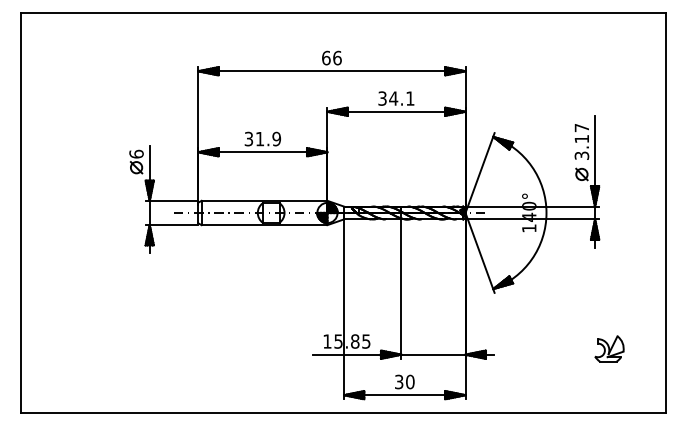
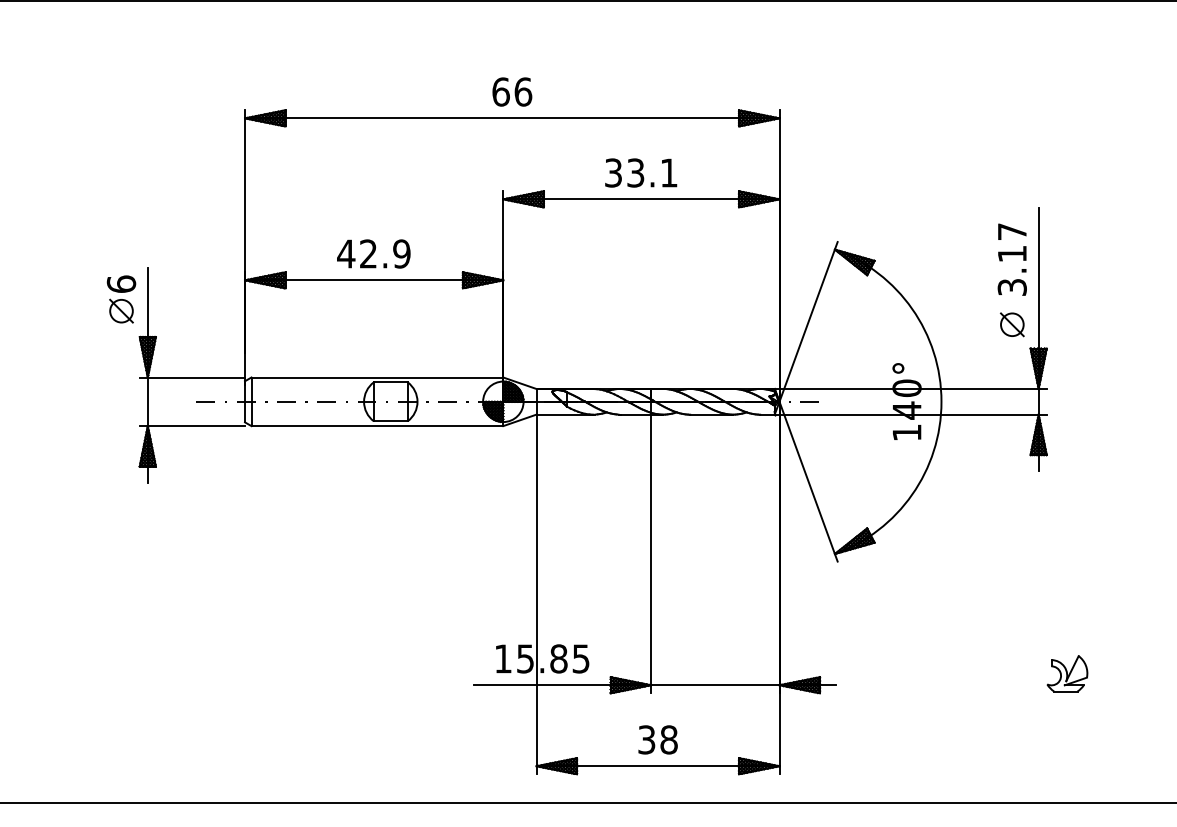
text: (393, 98) -> (635, 172), 34.1 -> 33.1
text: (253, 138) -> (355, 252), 31.9 -> 42.9
part: (609, 348) -> (1067, 672), size x0.7
text: (410, 381) -> (669, 738), 30 -> 38

